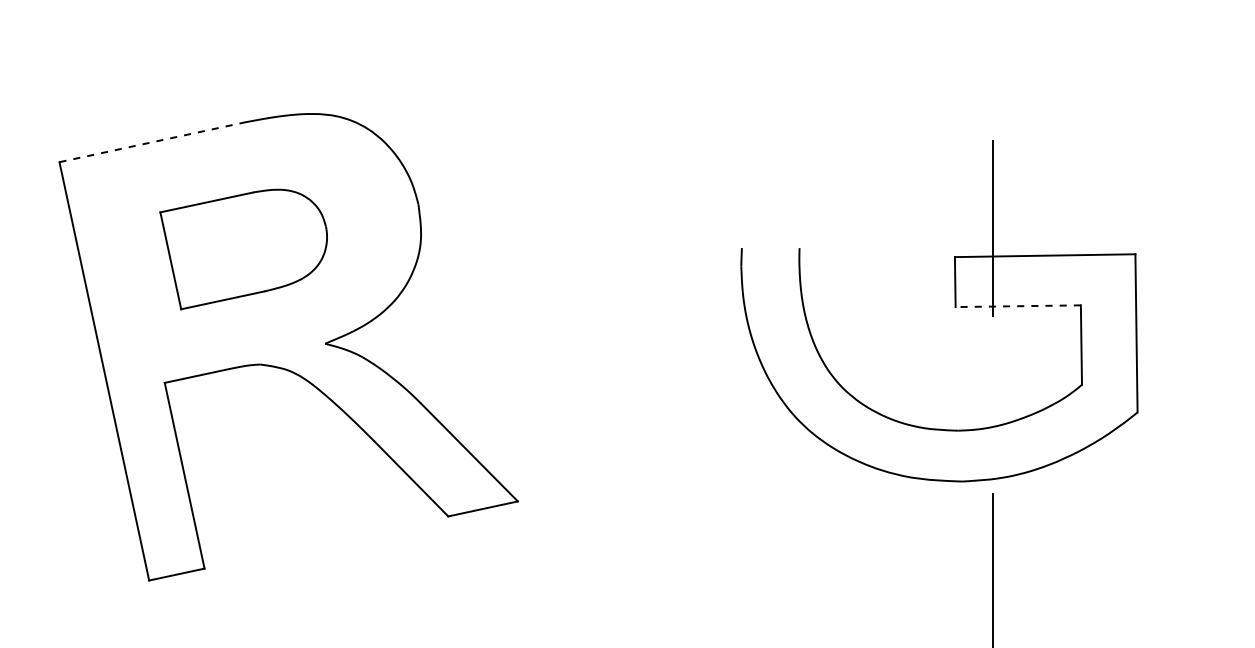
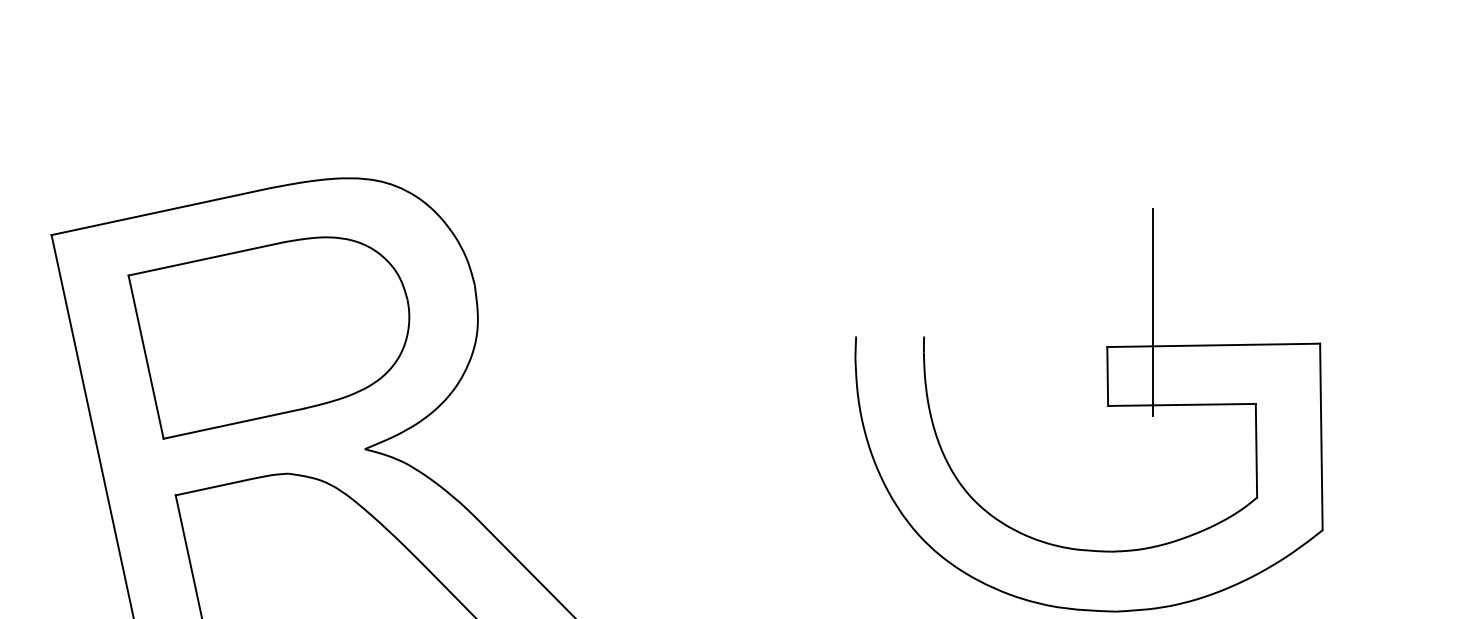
line: (152, 142) -> (161, 211), dashed -> solid
part: (243, 249) -> (268, 338), size x1.43
line: (1018, 306) -> (1182, 405), dashed -> solid

